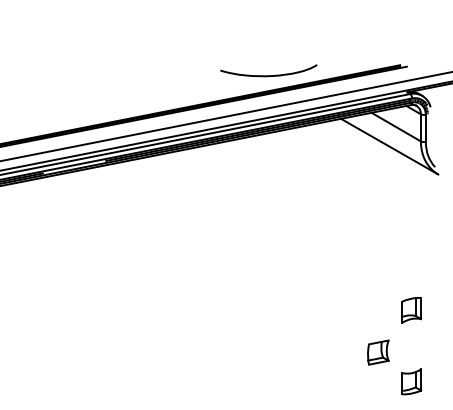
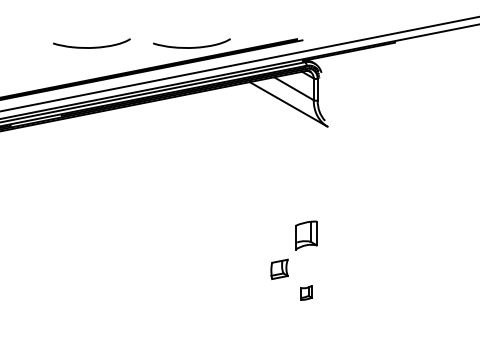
curve: (143, 75) -> (91, 47), added
part: (411, 310) -> (306, 235), size x1.4
part: (411, 381) -> (306, 292), size x0.7

